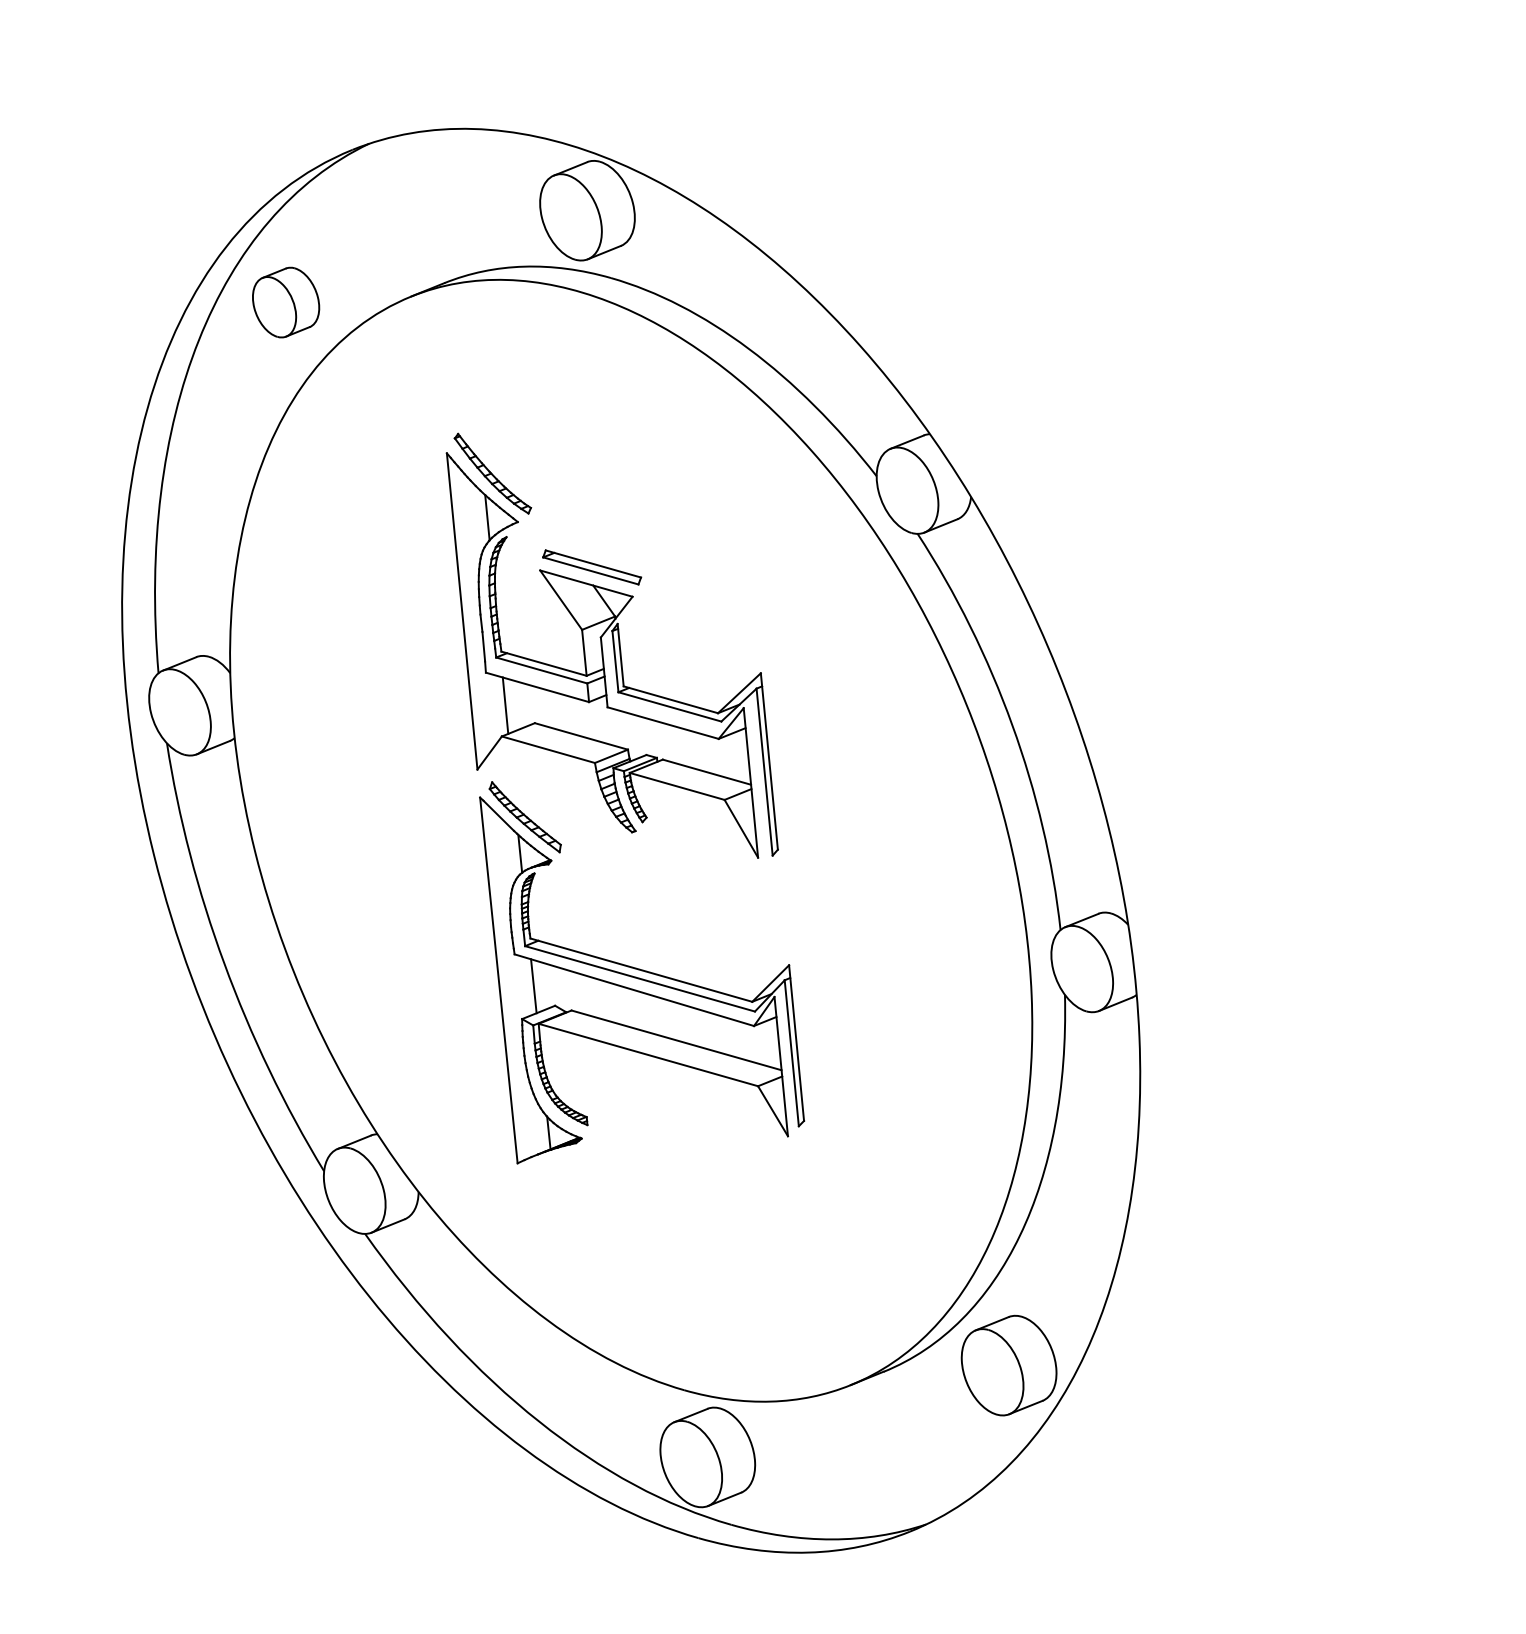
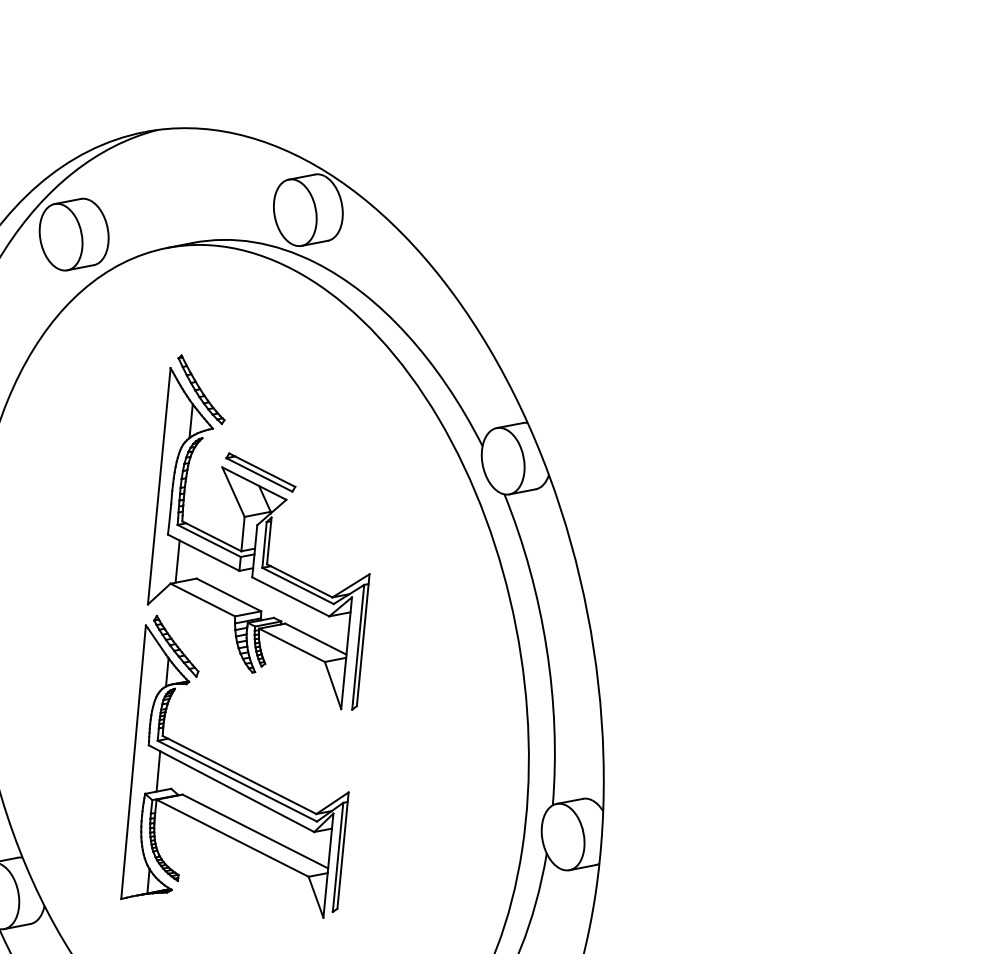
part: (285, 302) -> (73, 234), size x1.43

